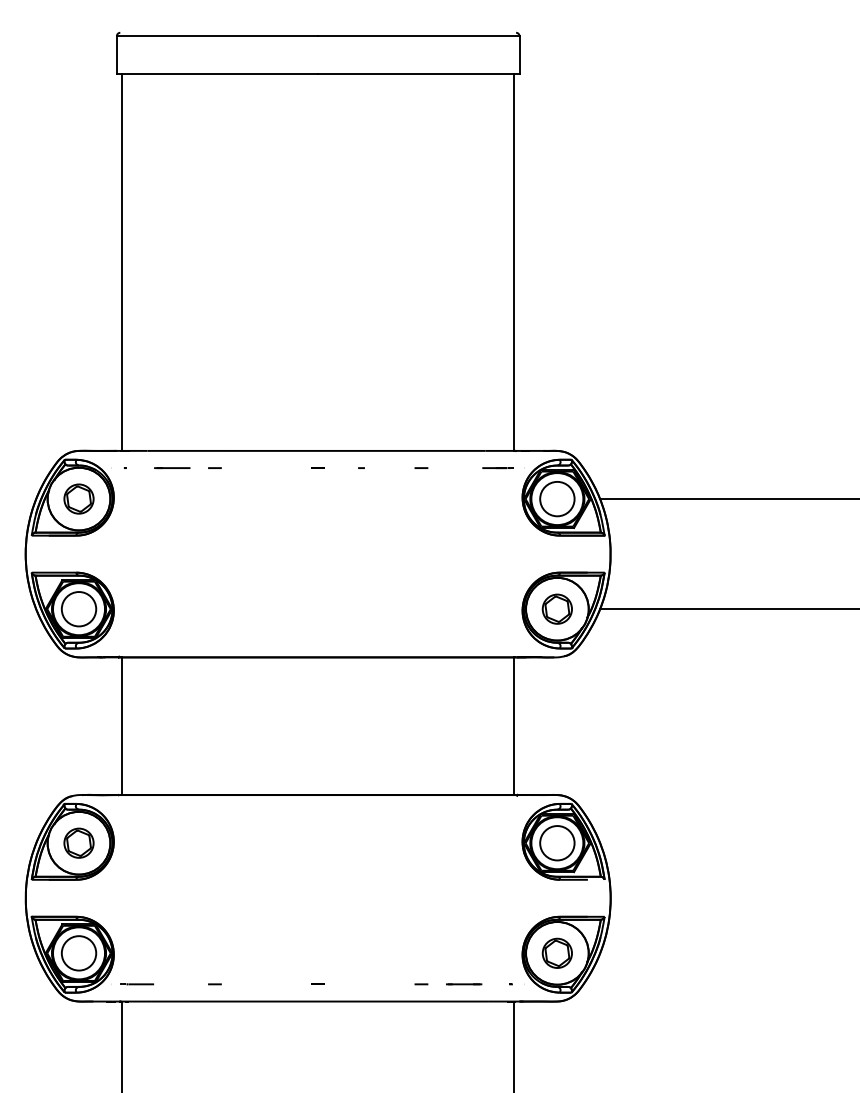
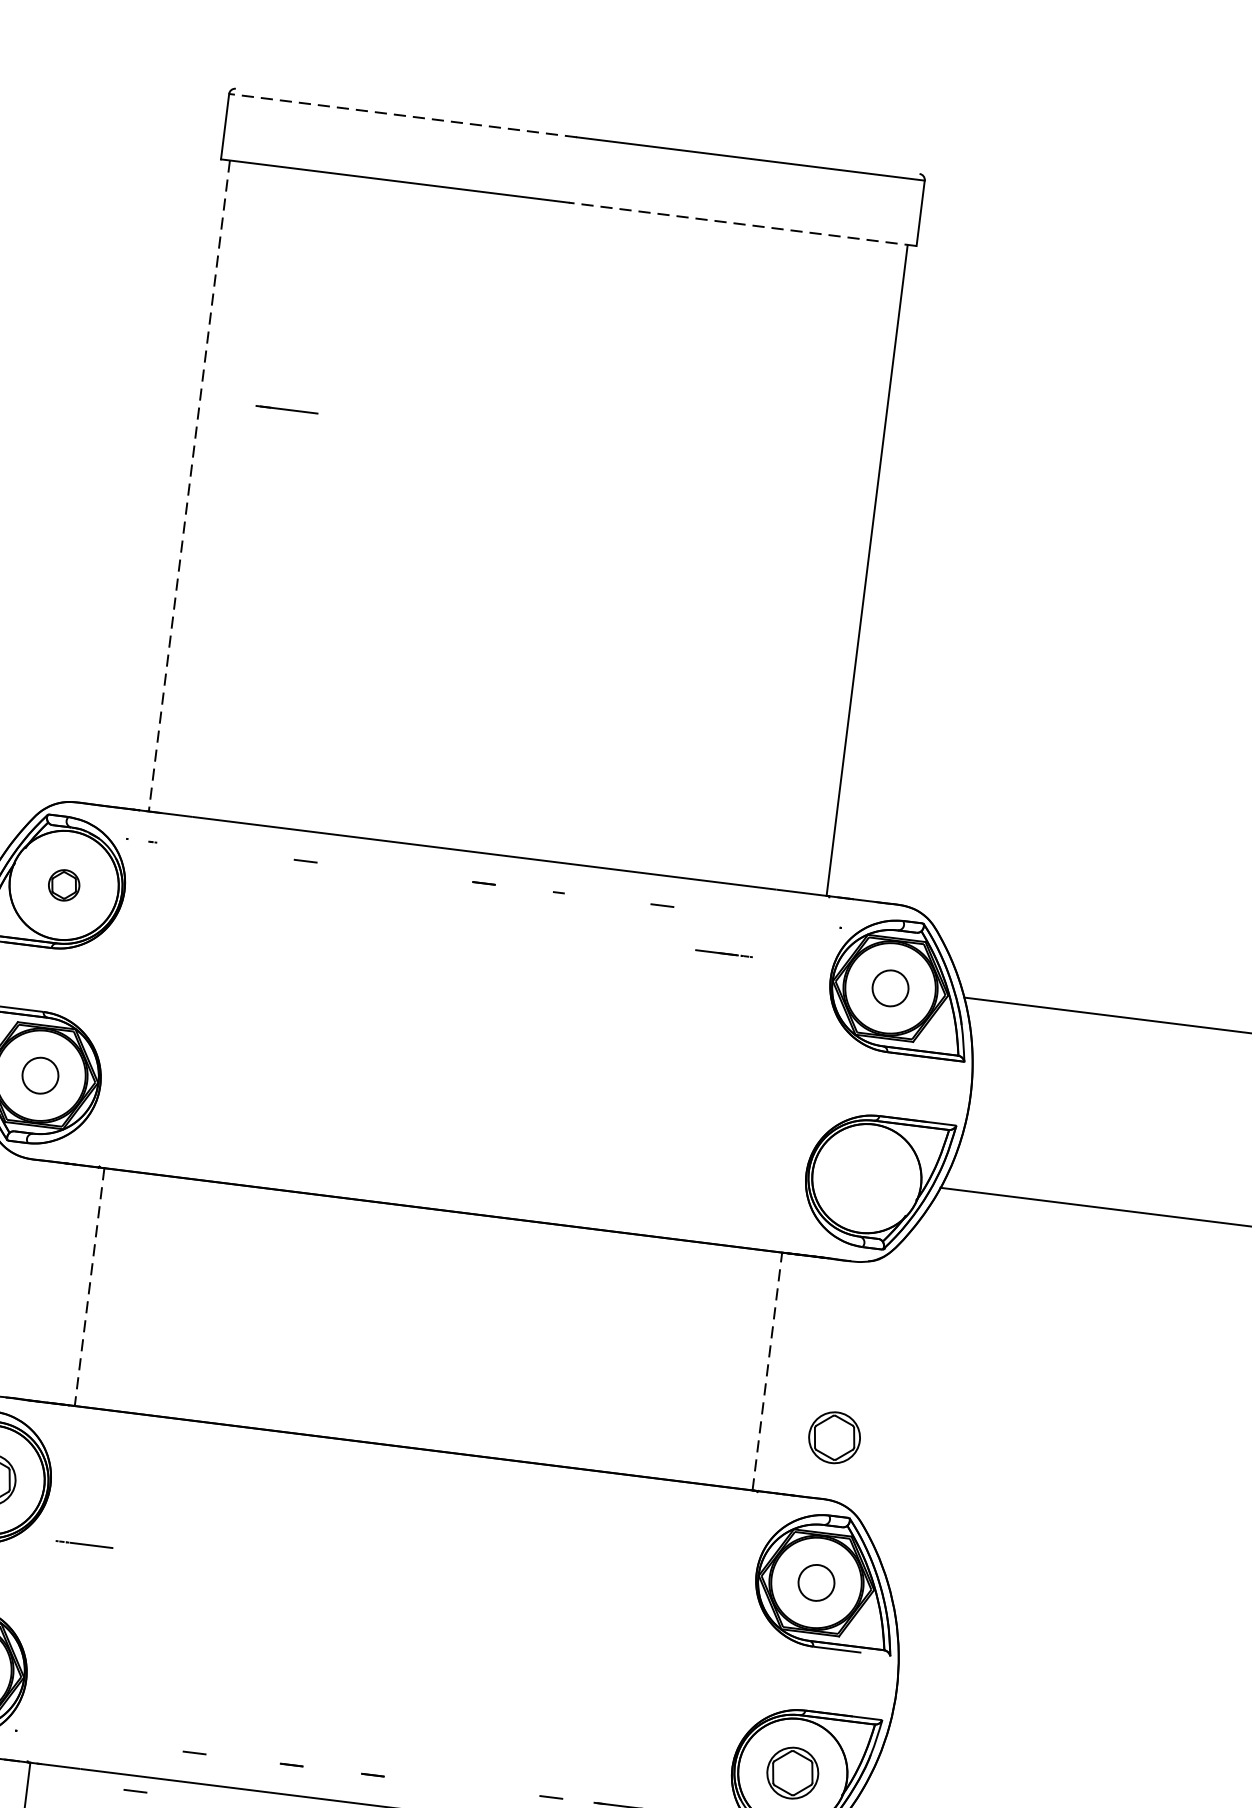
line: (217, 36) -> (402, 116), solid -> dashed
line: (418, 74) -> (741, 225), solid -> dashed
line: (122, 263) -> (189, 487), solid -> dashed
line: (172, 468) -> (287, 410), moved
line: (497, 468) -> (721, 954), moved
part: (78, 498) -> (63, 884), size x0.6
circle: (557, 498) -> (890, 987), size x0.6
part: (556, 608) -> (833, 1436), moved
circle: (78, 609) -> (39, 1076), size x0.6
line: (122, 726) -> (90, 1287), solid -> dashed
line: (514, 726) -> (767, 1372), solid -> dashed
circle: (557, 843) -> (816, 1583), size x0.6
line: (270, 983) -> (290, 1763), added
line: (136, 984) -> (82, 1544), moved
line: (183, 1010) -> (134, 1791), added

